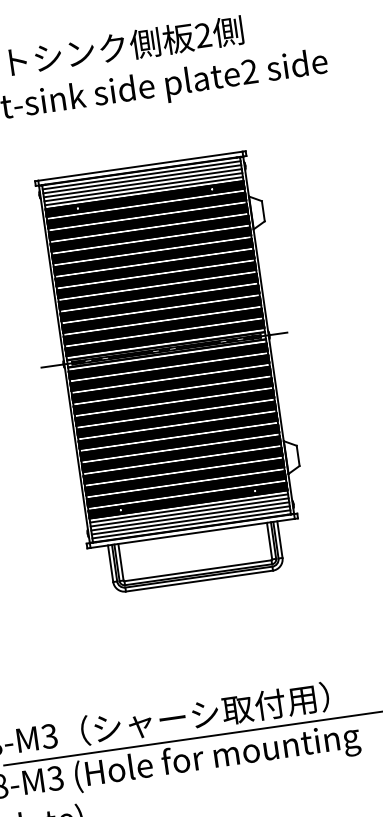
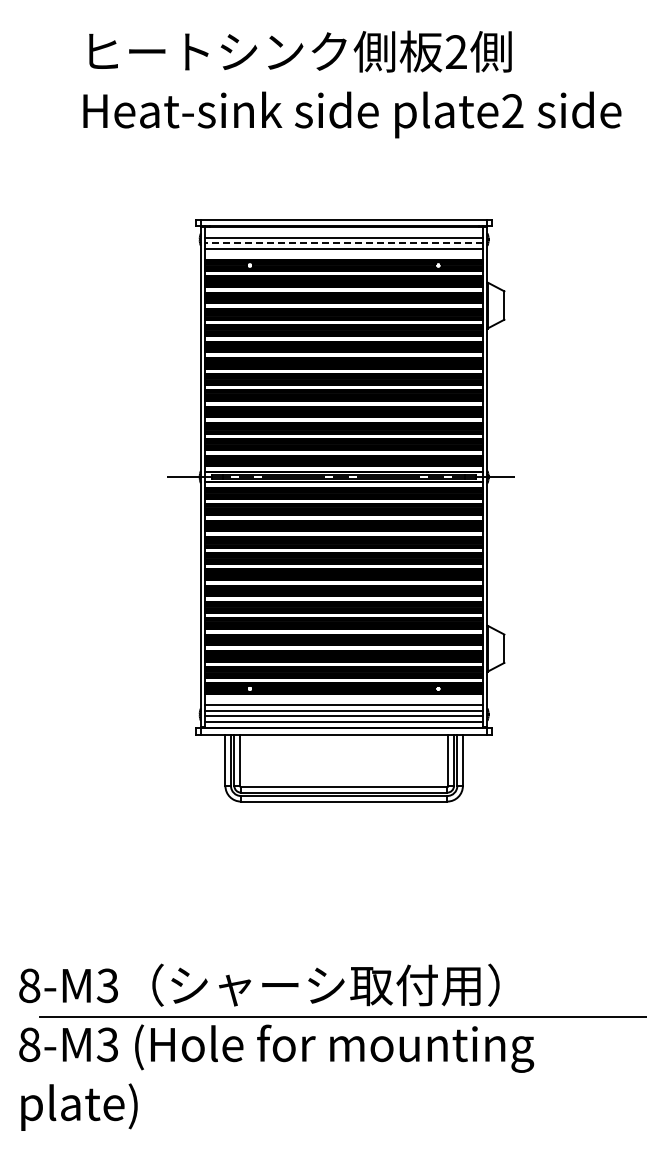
line: (141, 175) -> (343, 232), removed
line: (143, 183) -> (344, 243), solid -> dashed
line: (143, 191) -> (343, 254), removed
line: (188, 508) -> (343, 699), removed

